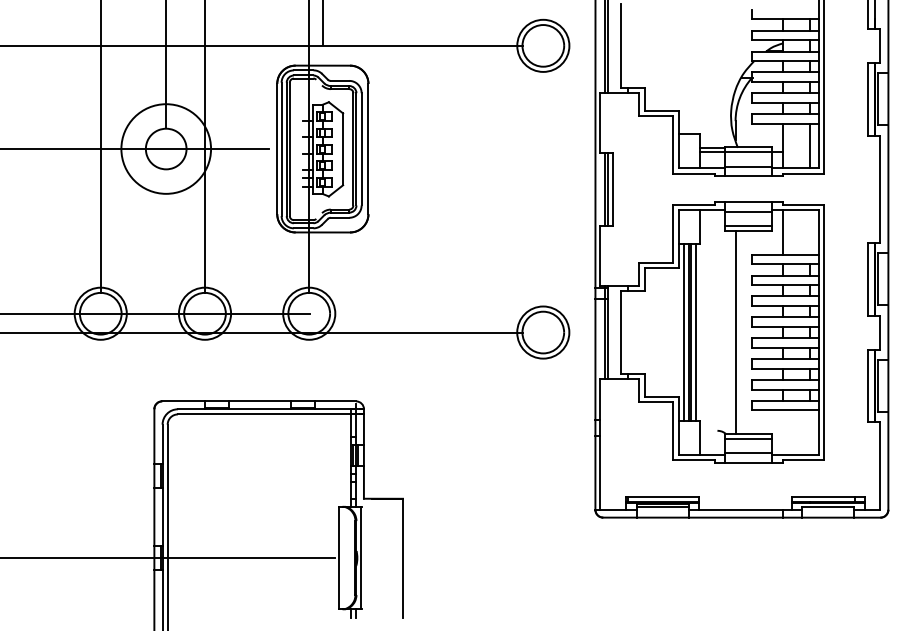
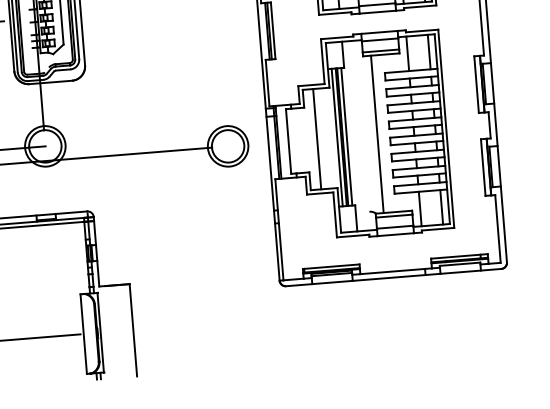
line: (810, 232) -> (429, 52), added
line: (658, 332) -> (317, 139), added
line: (782, 432) -> (419, 208), added
line: (810, 432) -> (441, 207), added

